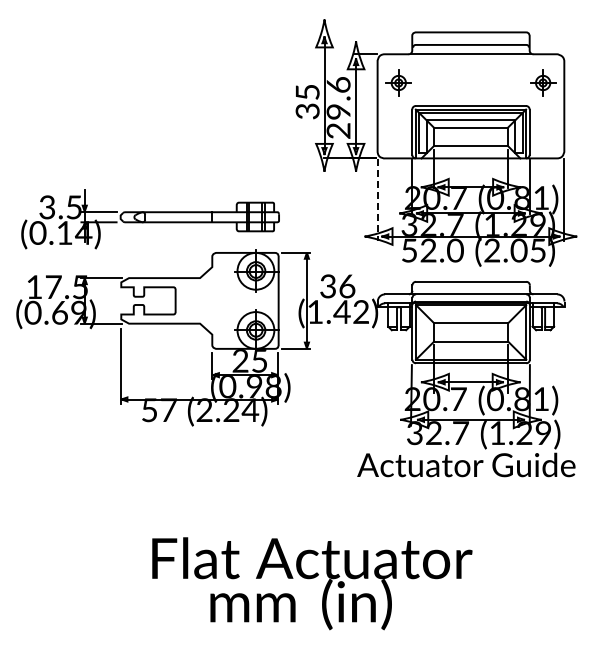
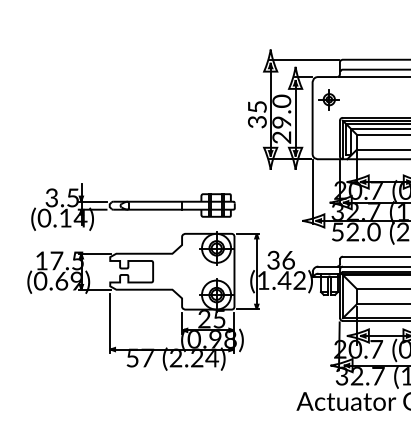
line: (366, 32) -> (303, 59), added
text: (338, 84) -> (281, 100), 29.6 -> 29.0
line: (377, 200) -> (312, 192), dashed -> solid

